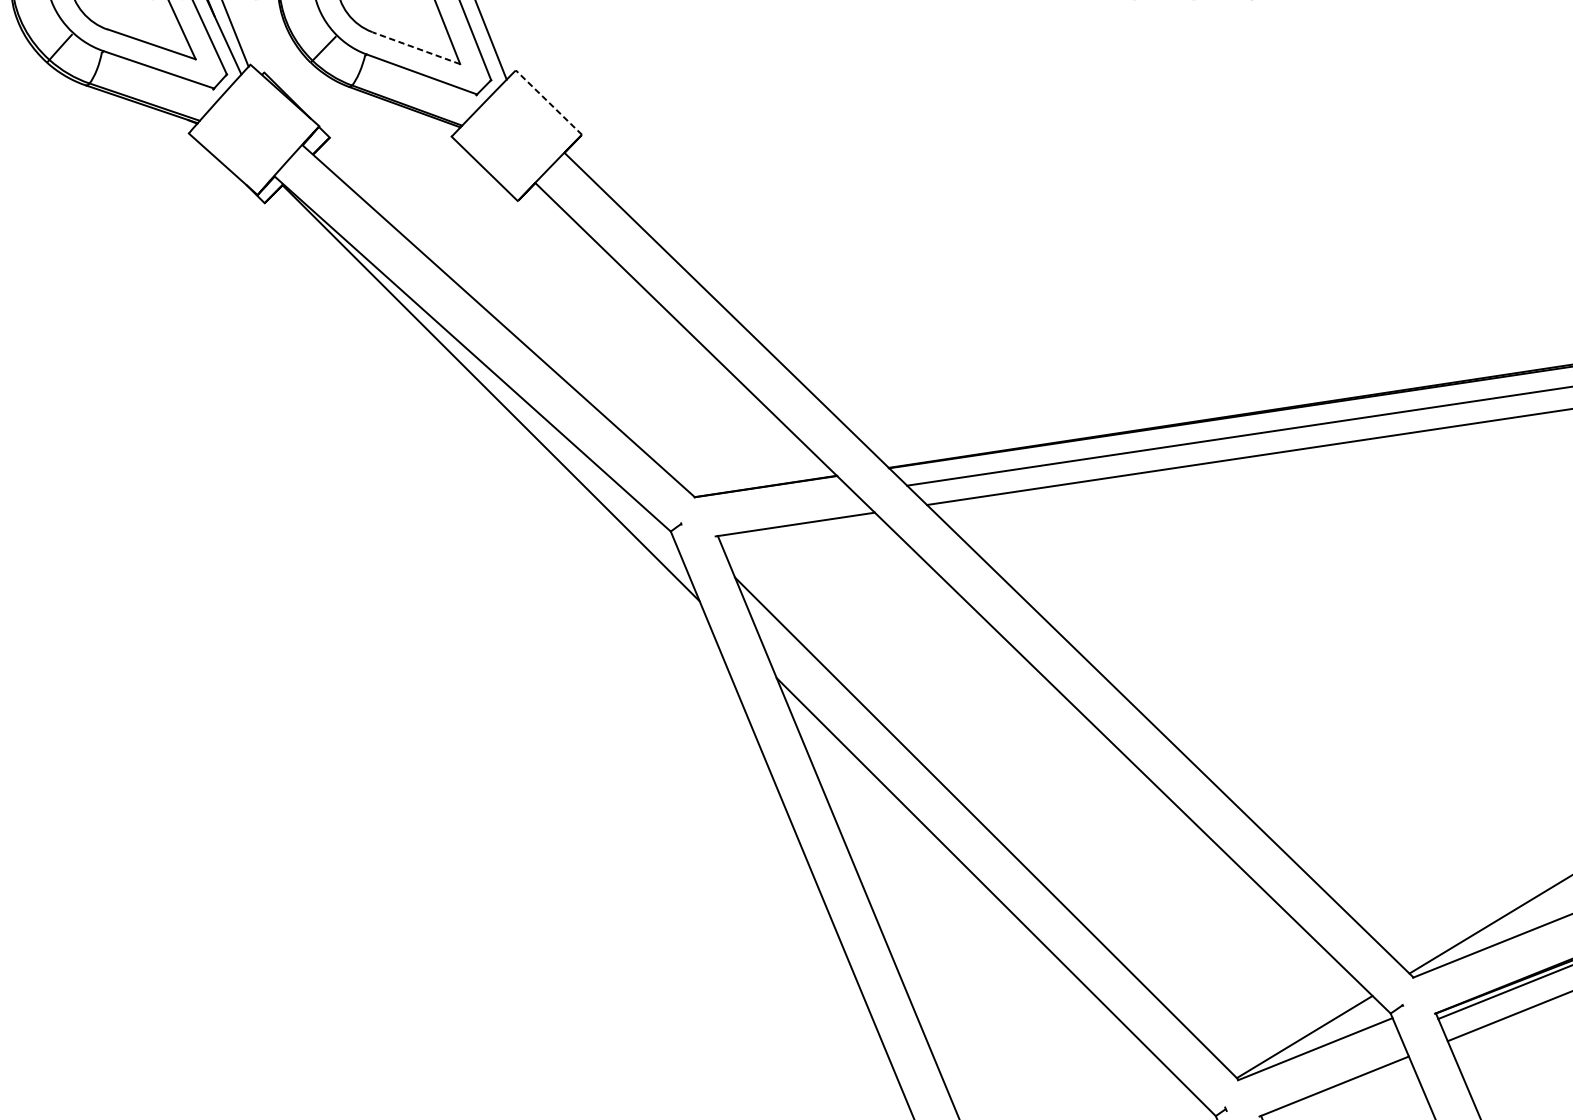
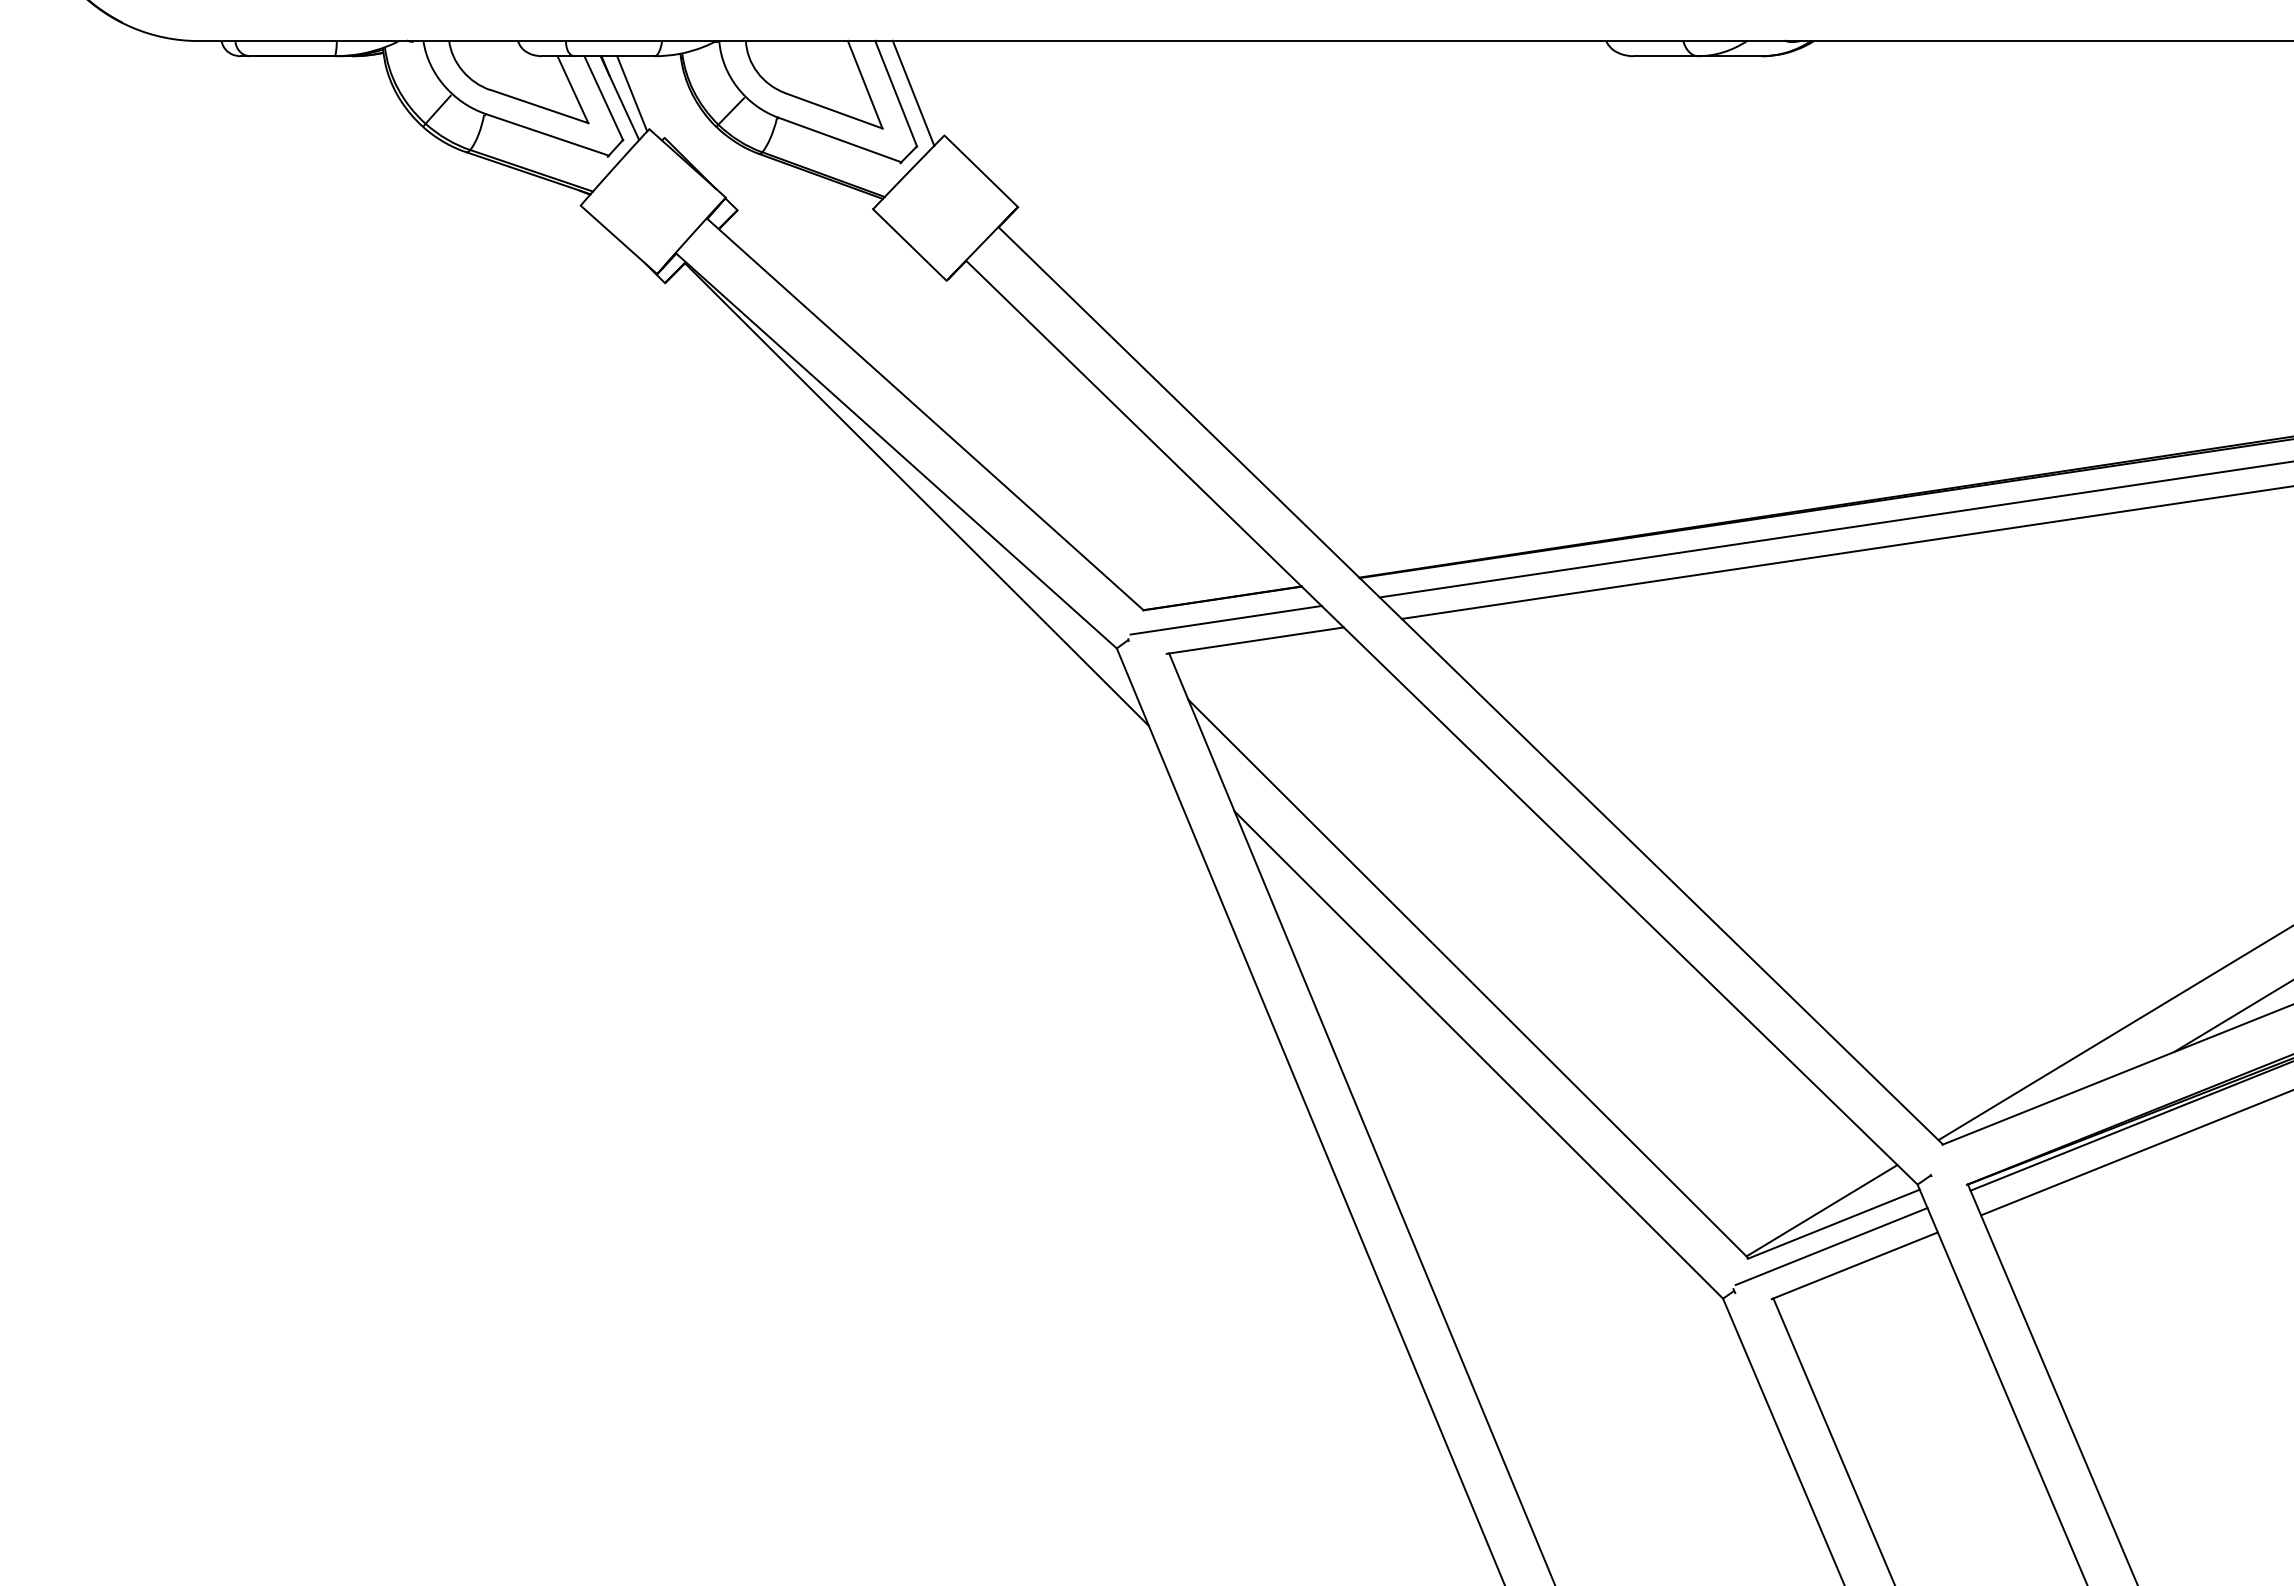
line: (416, 47) -> (833, 110), dashed -> solid
line: (549, 102) -> (981, 171), dashed -> solid
line: (768, 505) -> (1225, 619), added
line: (1313, 1069) -> (1831, 1246), added

